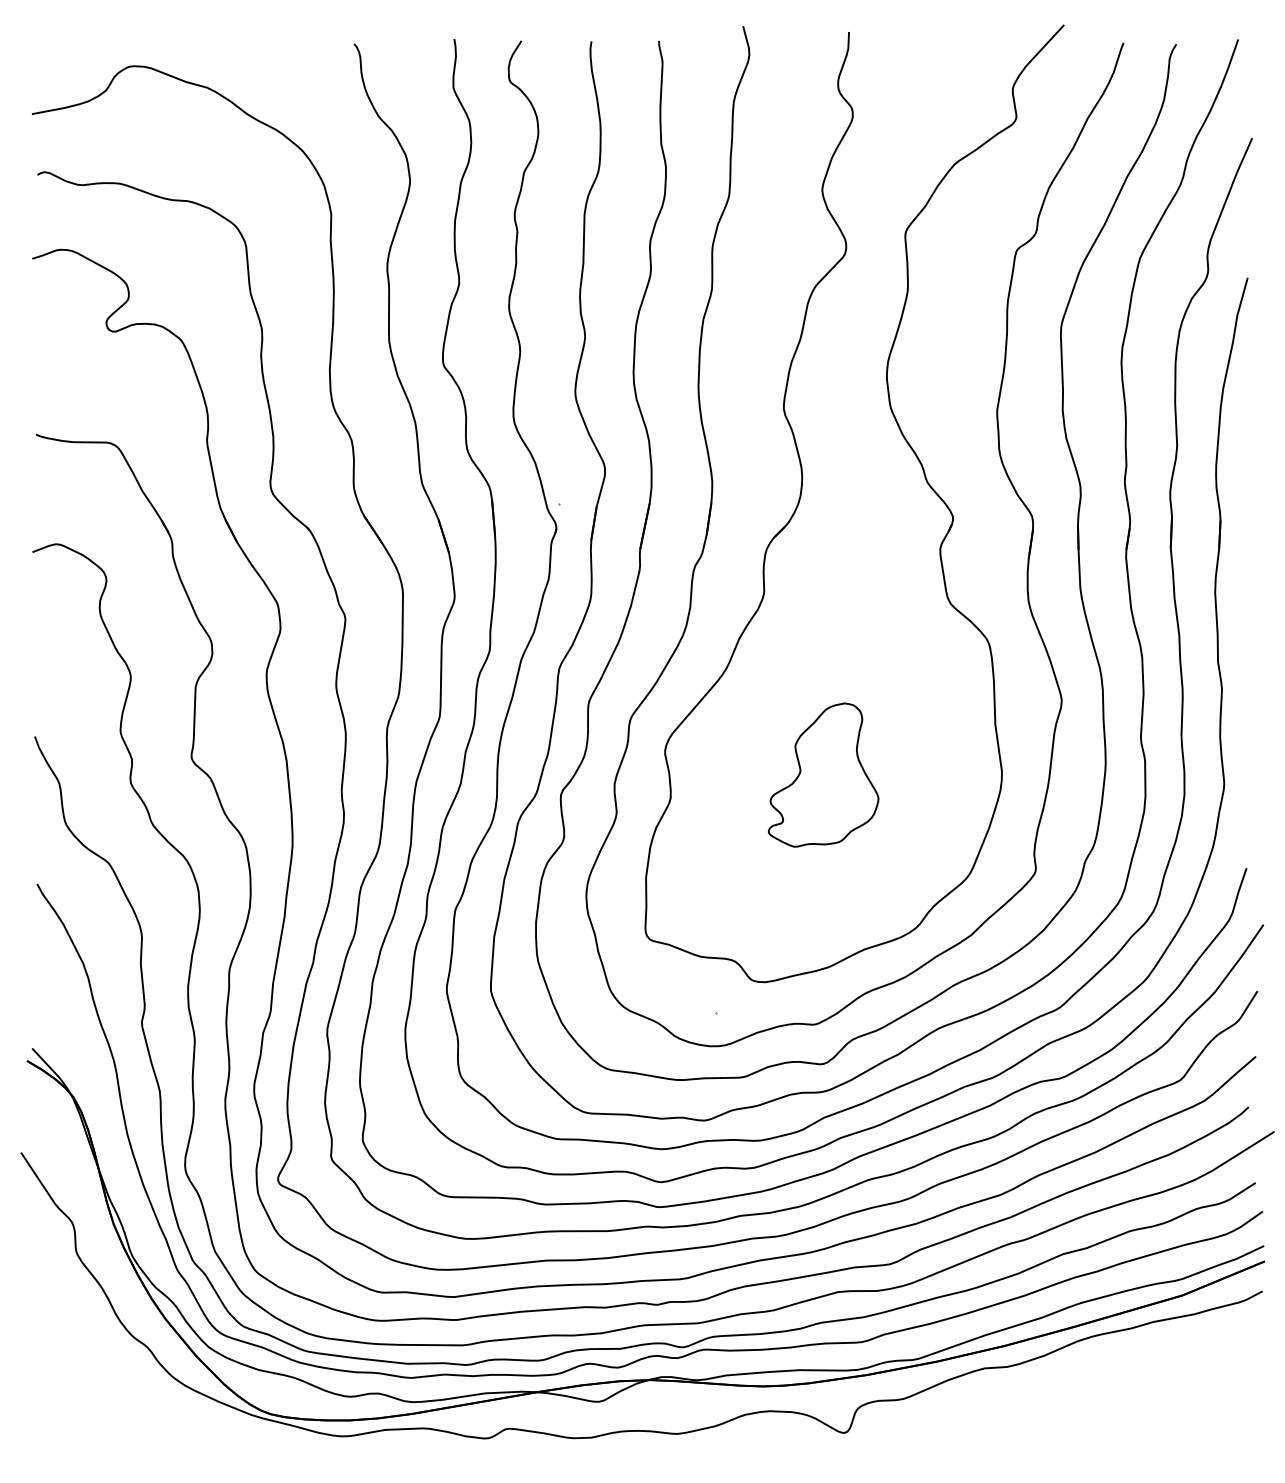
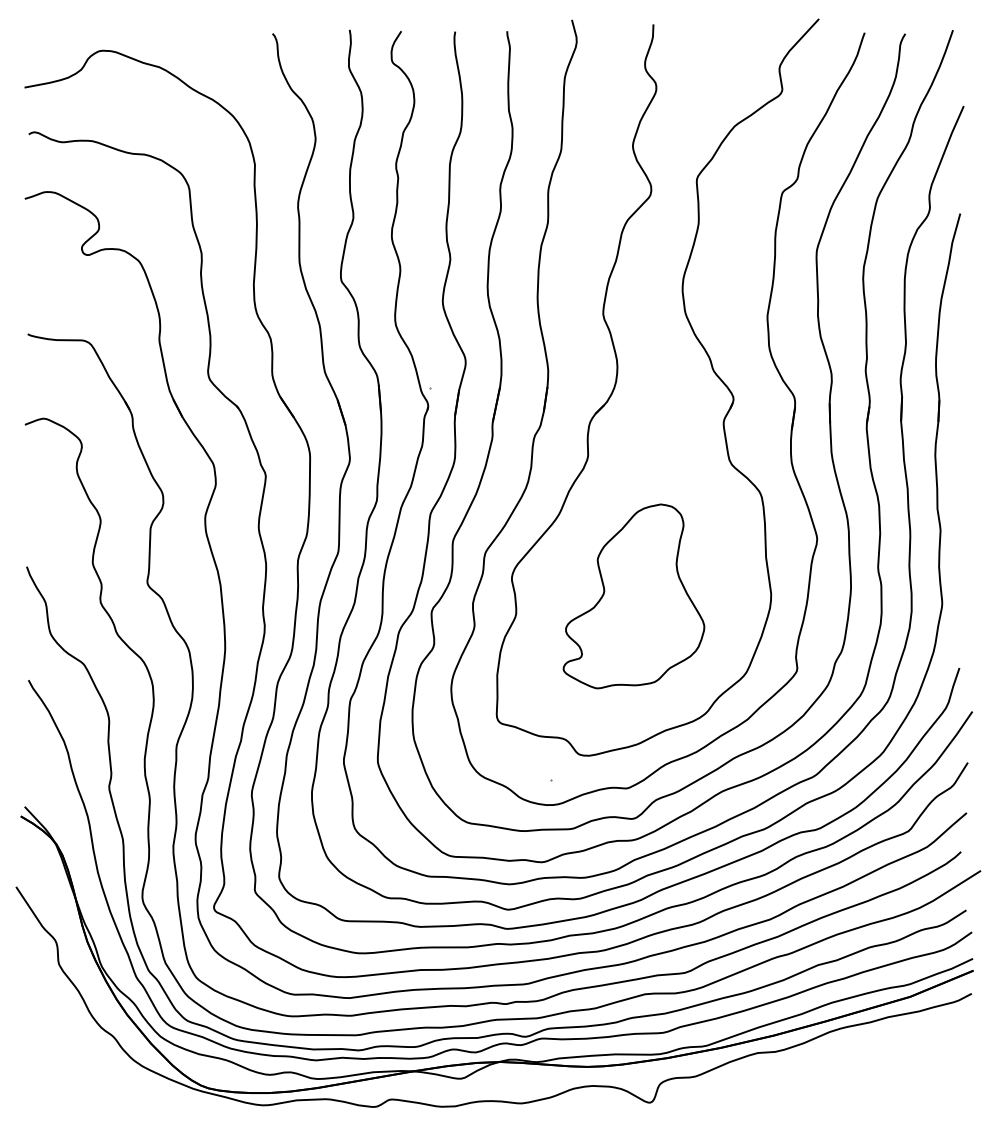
part: (823, 774) -> (633, 595), size x1.67

